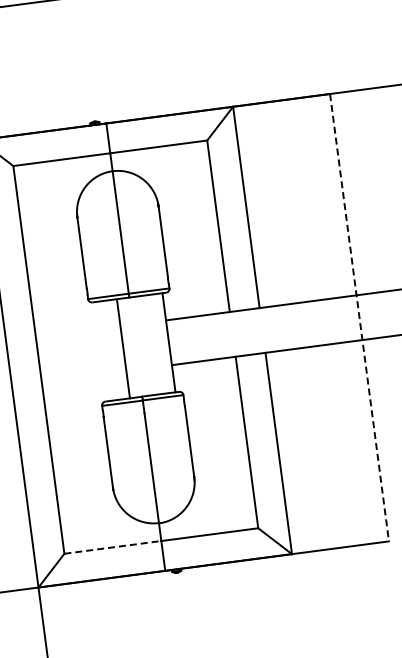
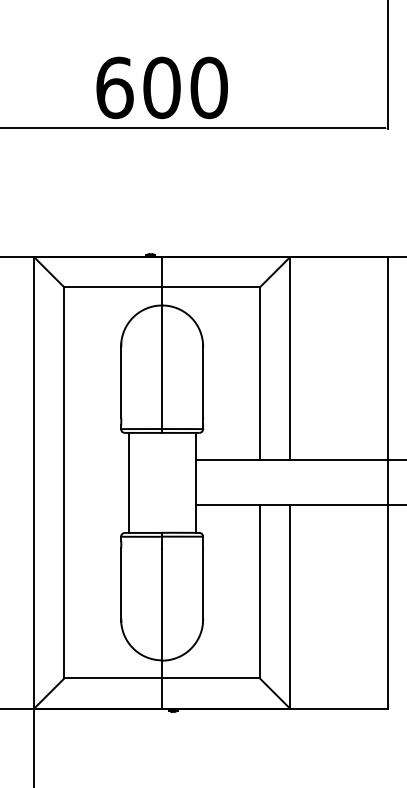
line: (359, 317) -> (387, 482), dashed -> solid
line: (123, 348) -> (128, 482), moved
line: (113, 547) -> (113, 678), dashed -> solid

